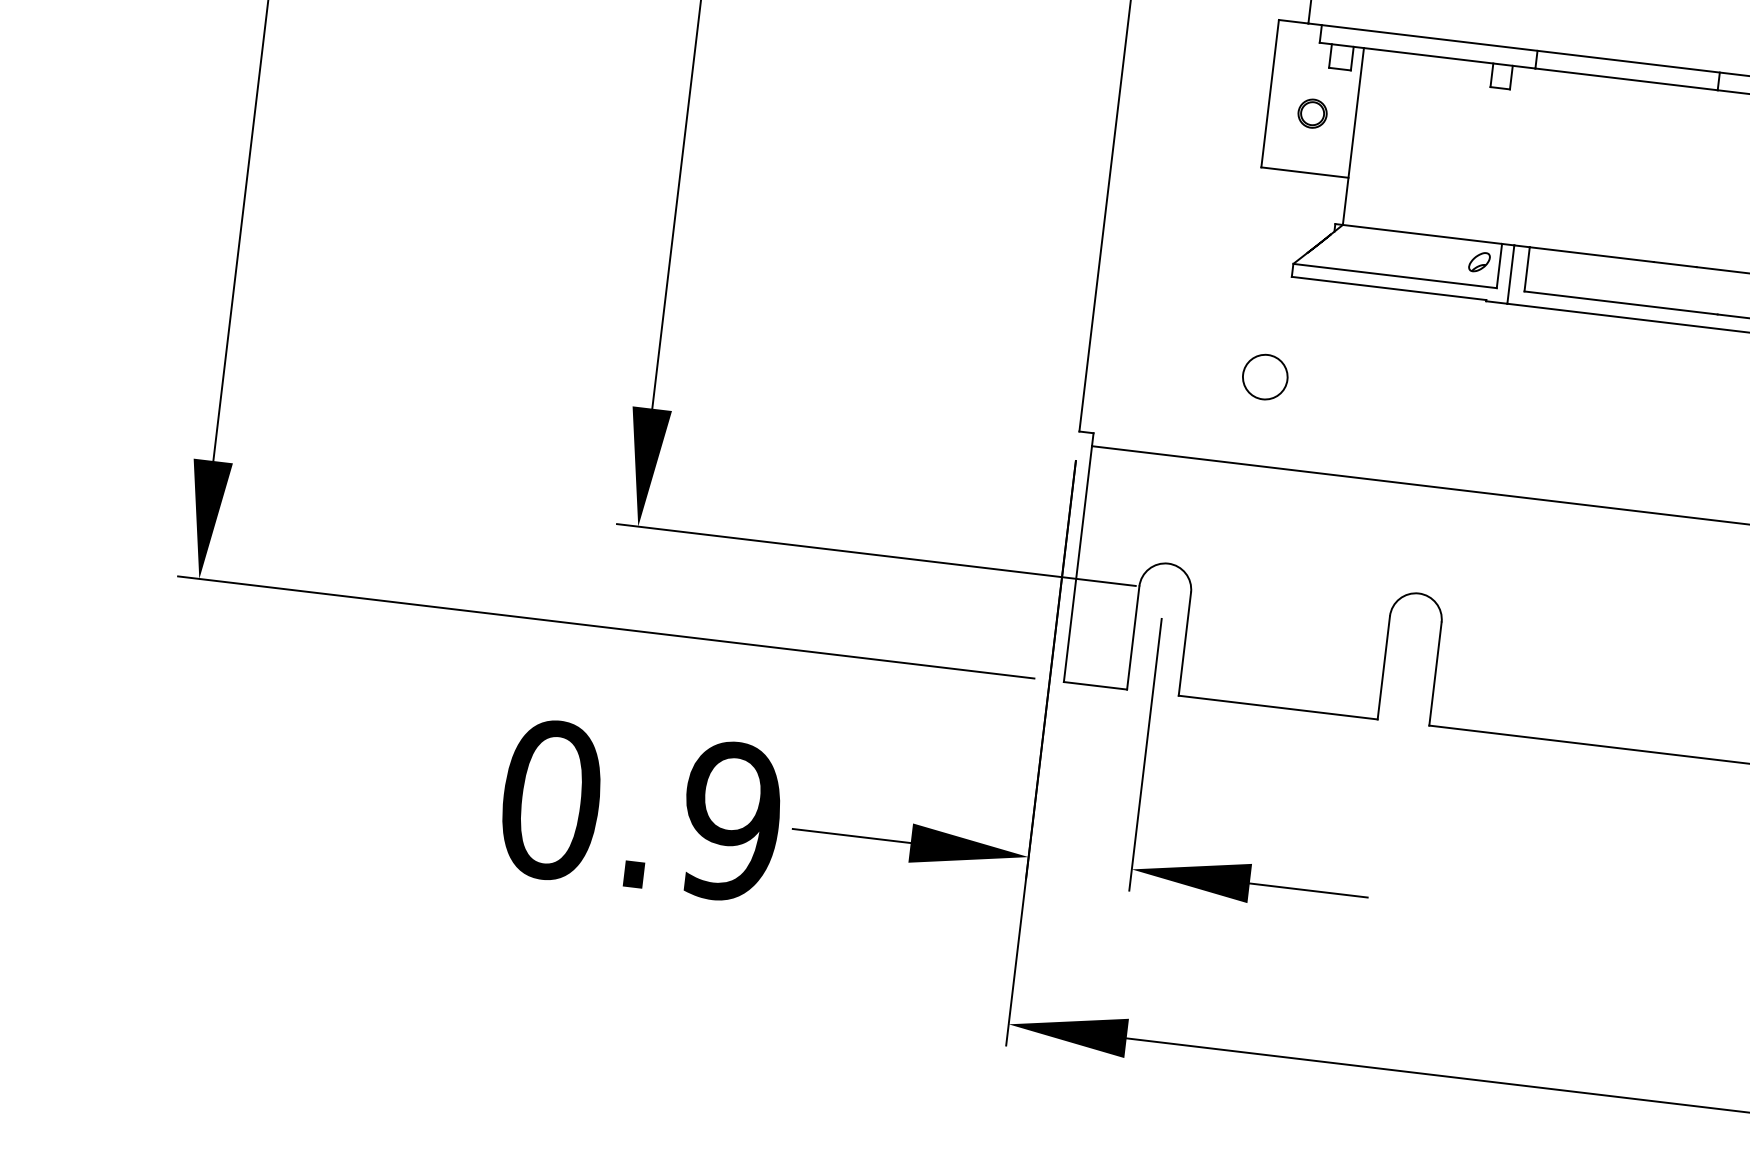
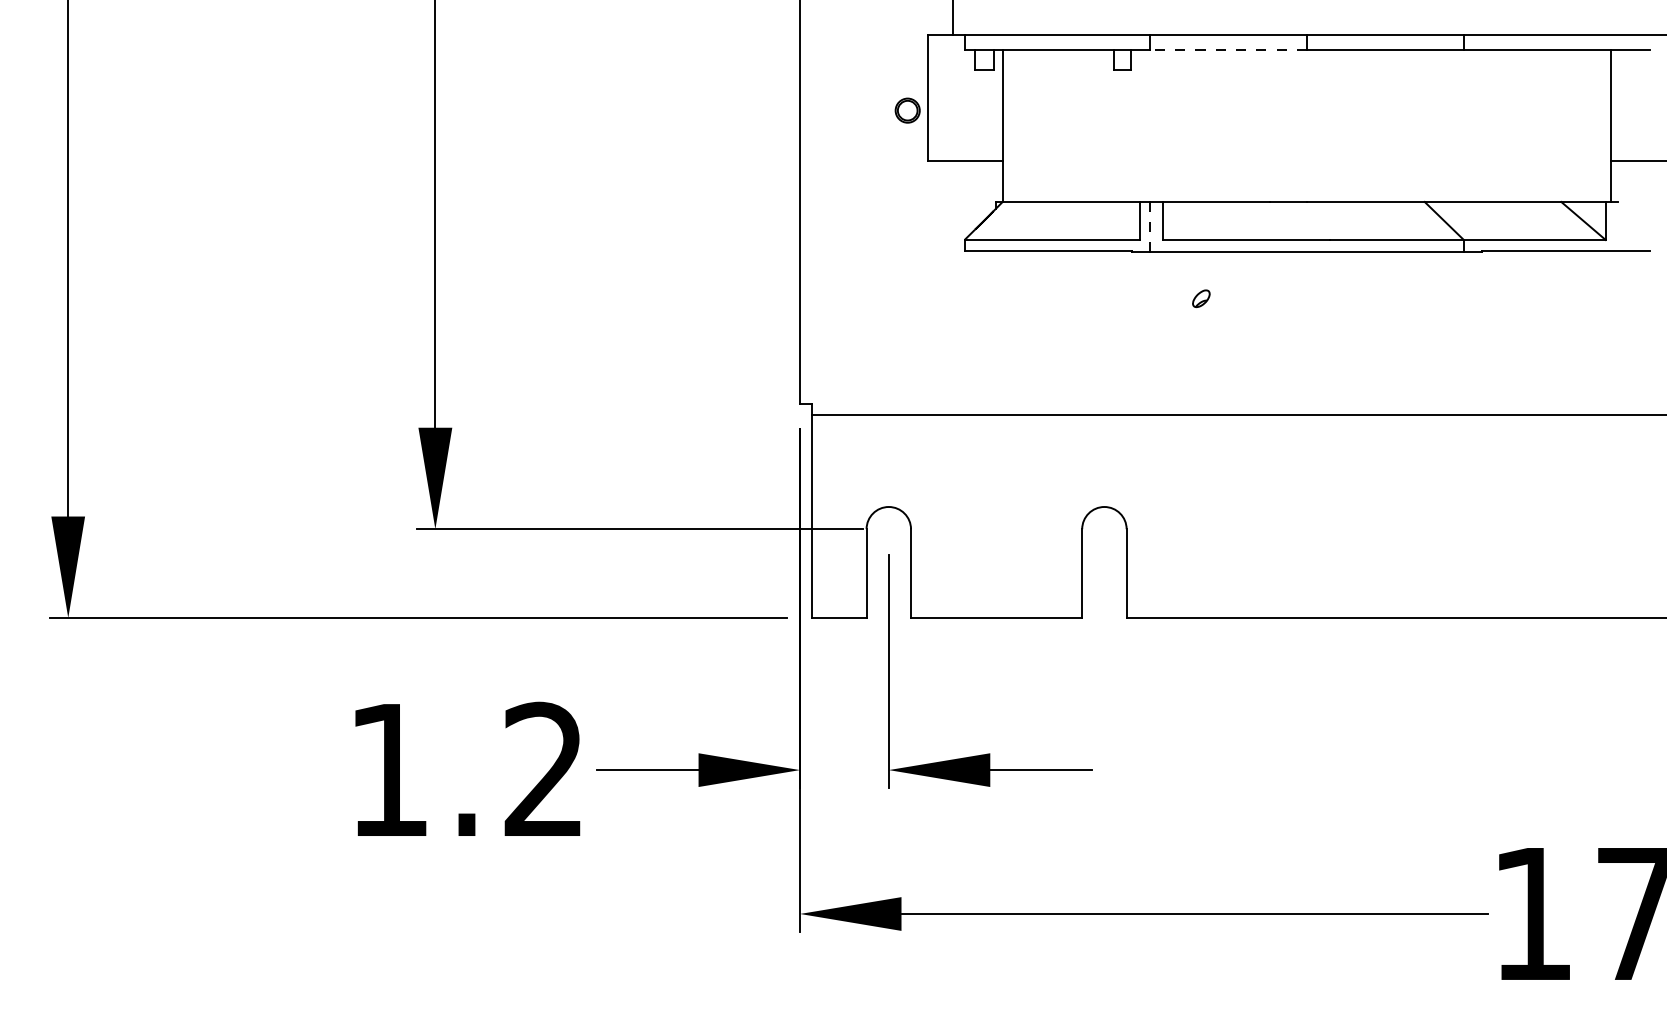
line: (1626, 79) -> (1228, 49), solid -> dashed
part: (1312, 113) -> (907, 110), moved
part: (1479, 261) -> (1201, 298), moved
line: (1511, 273) -> (1150, 226), solid -> dashed
circle: (1265, 376) -> (952, 338), removed
text: (641, 810) -> (466, 769), 0.9 -> 1.2

